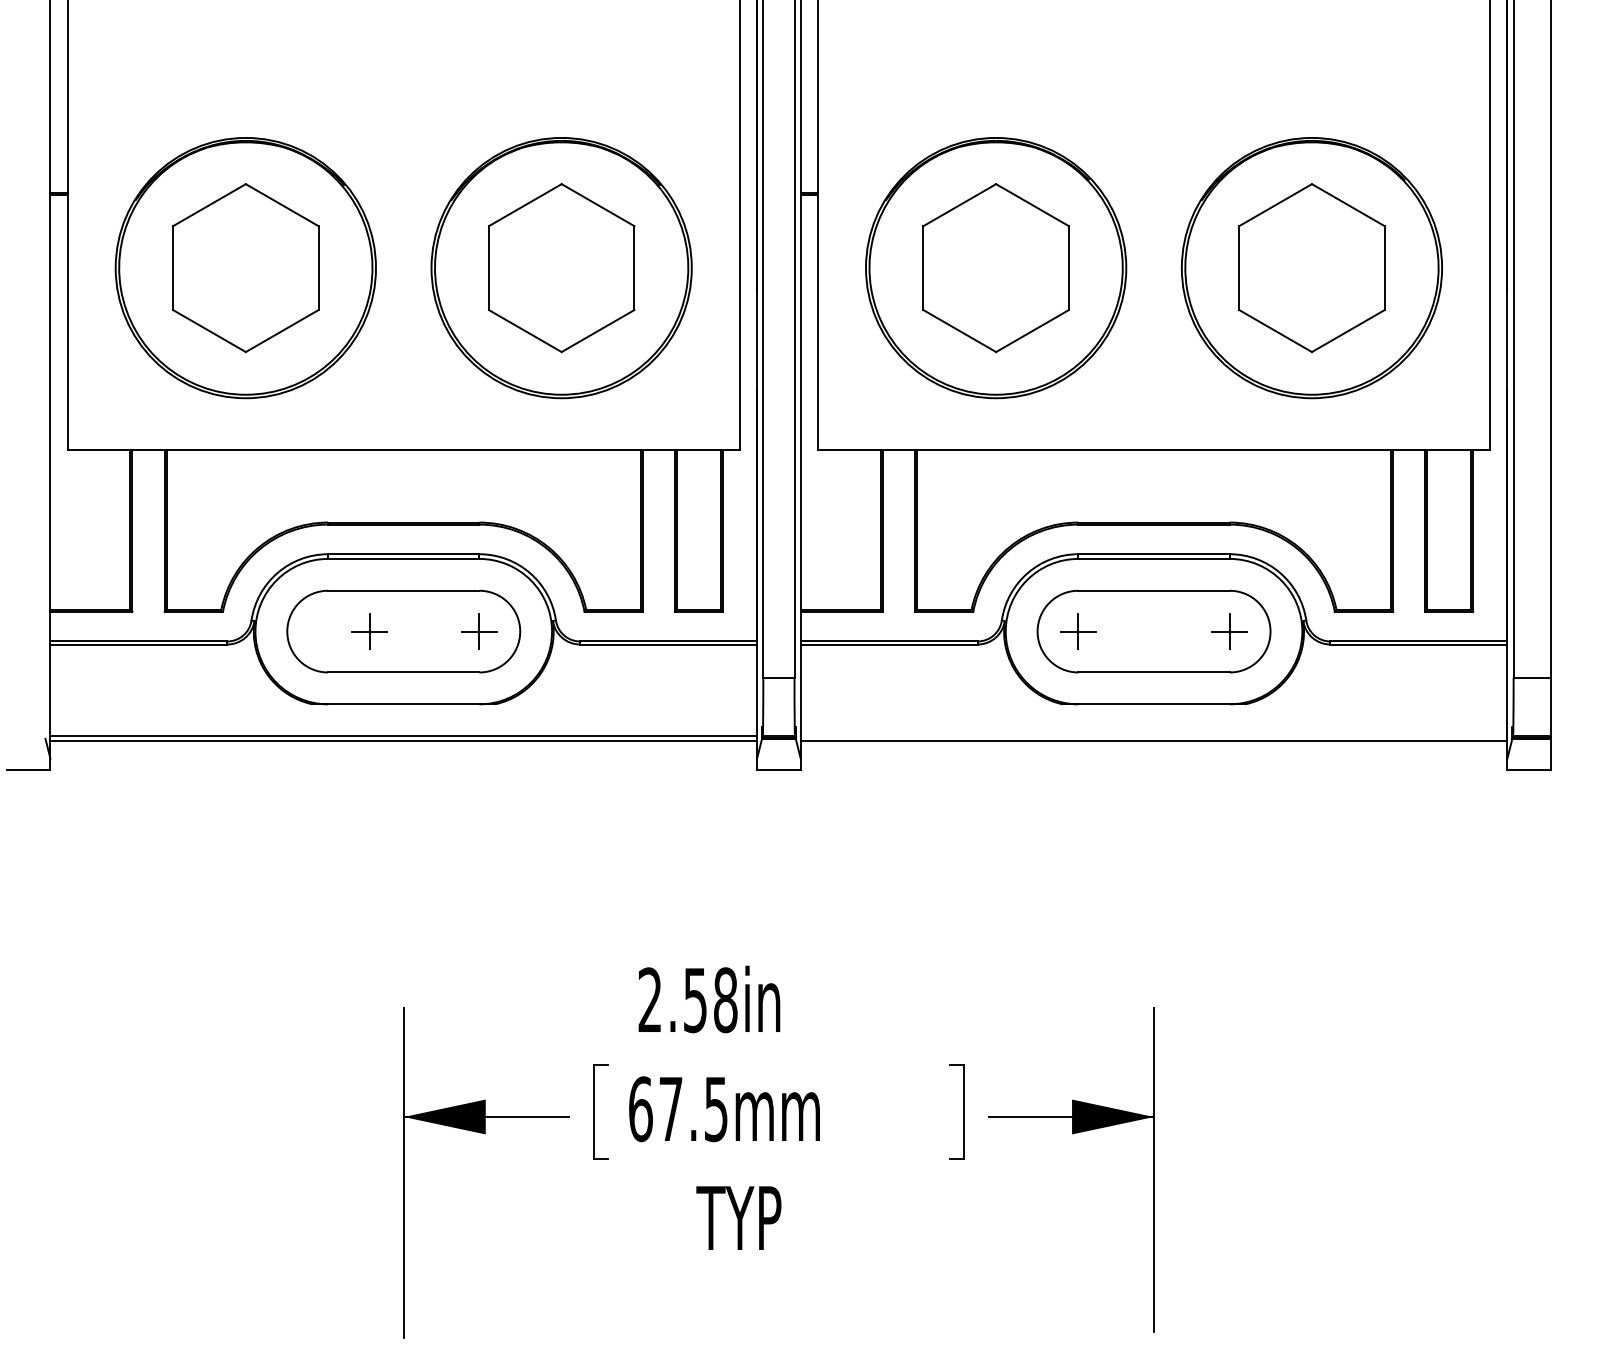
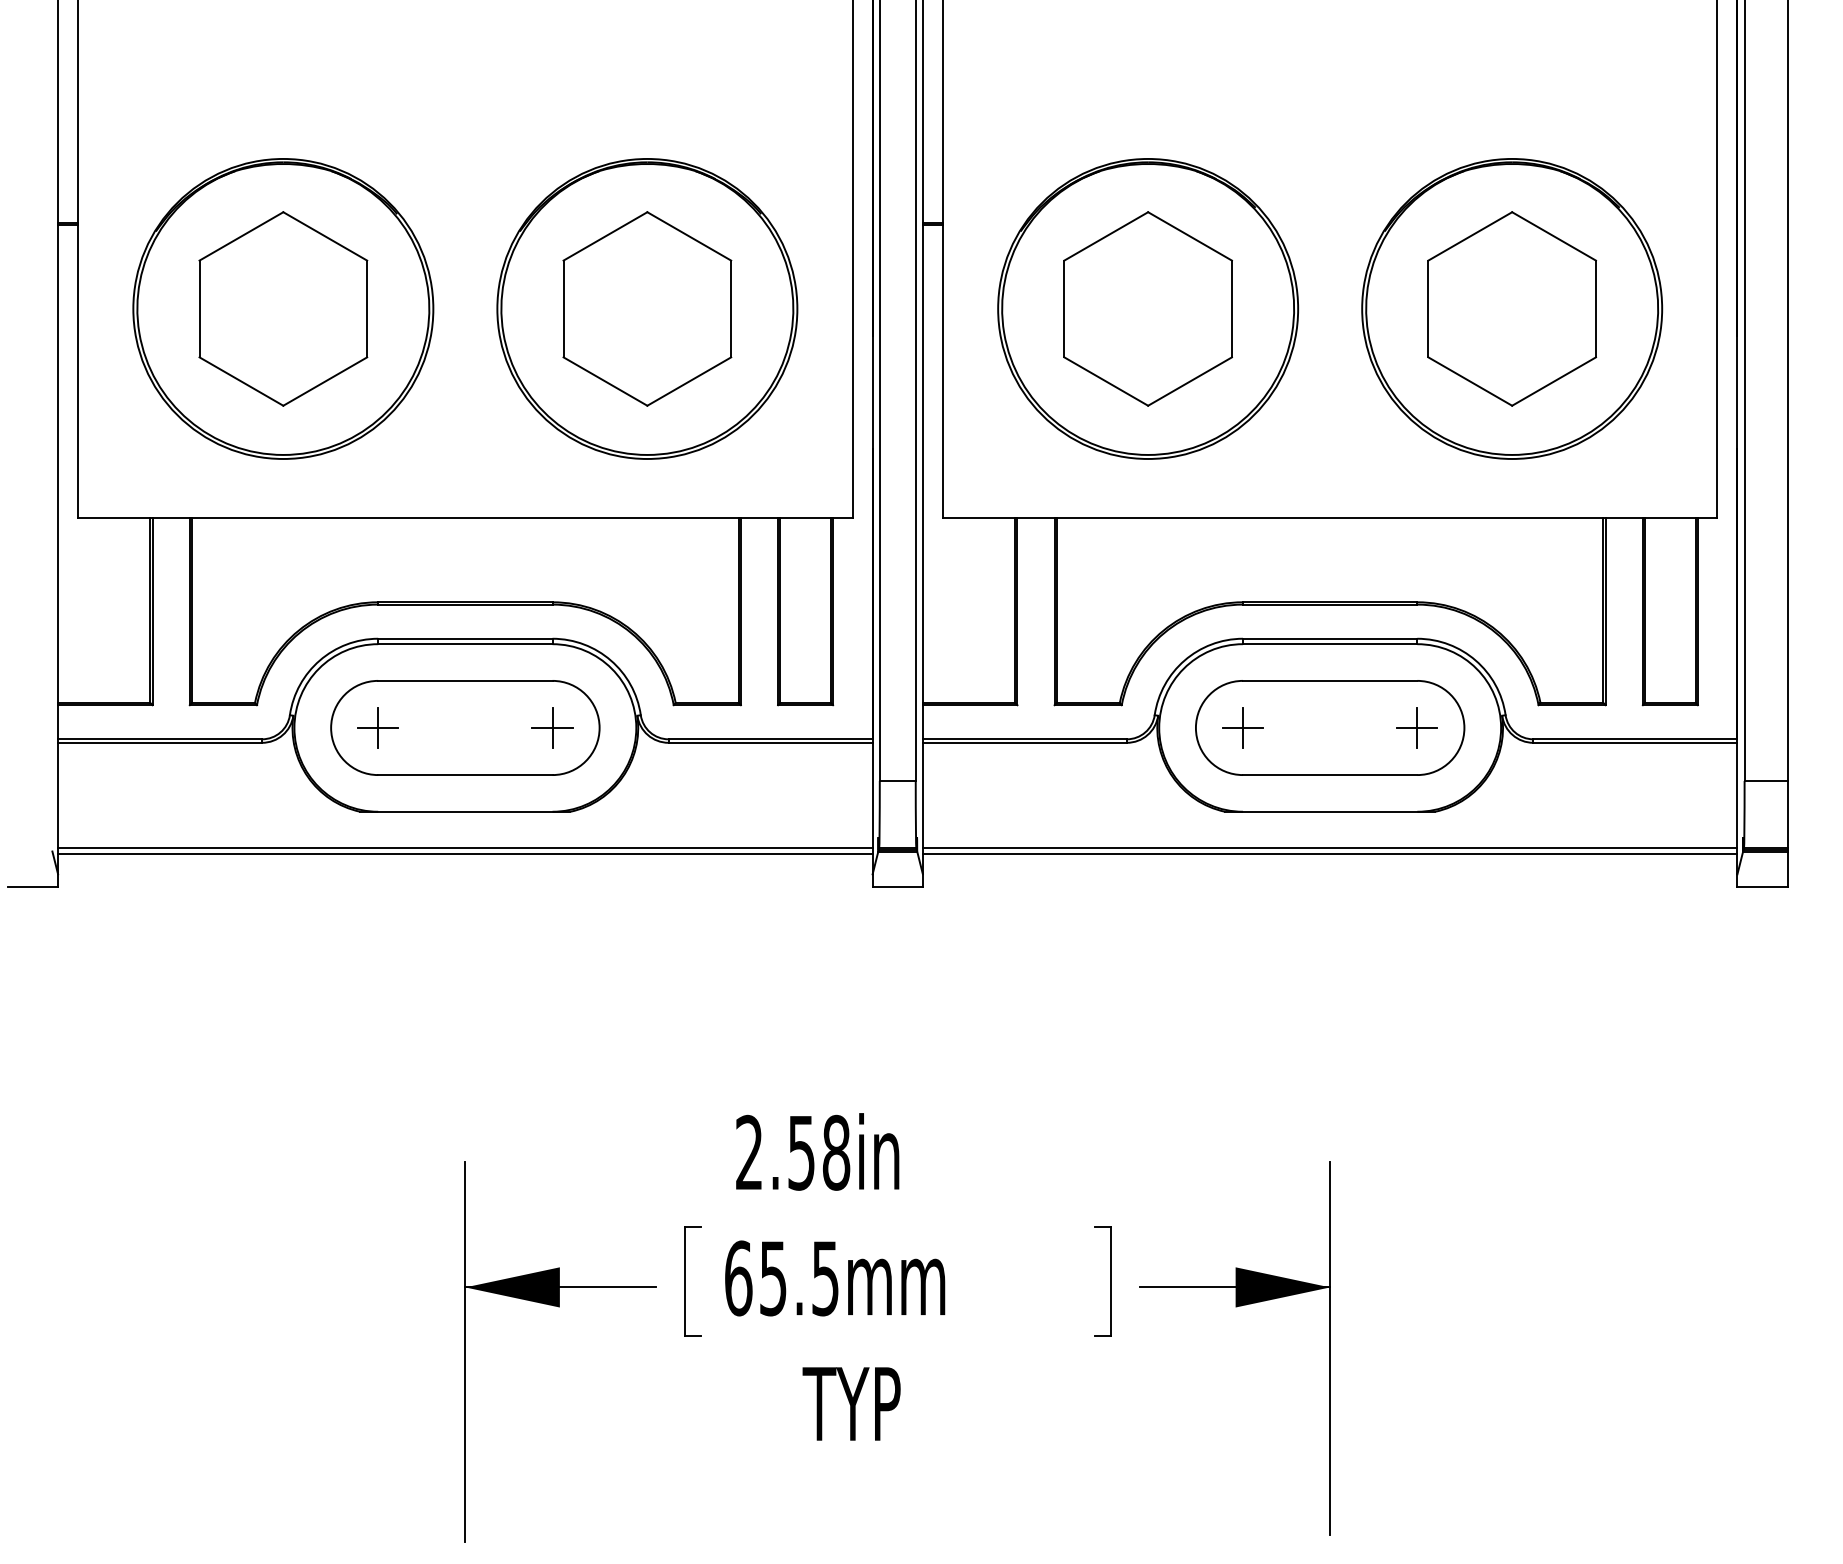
part: (369, 631) -> (377, 727), moved
line: (1153, 735) -> (1329, 847), added
text: (671, 1109) -> (773, 1278), 67.5mm -> 65.5mm

